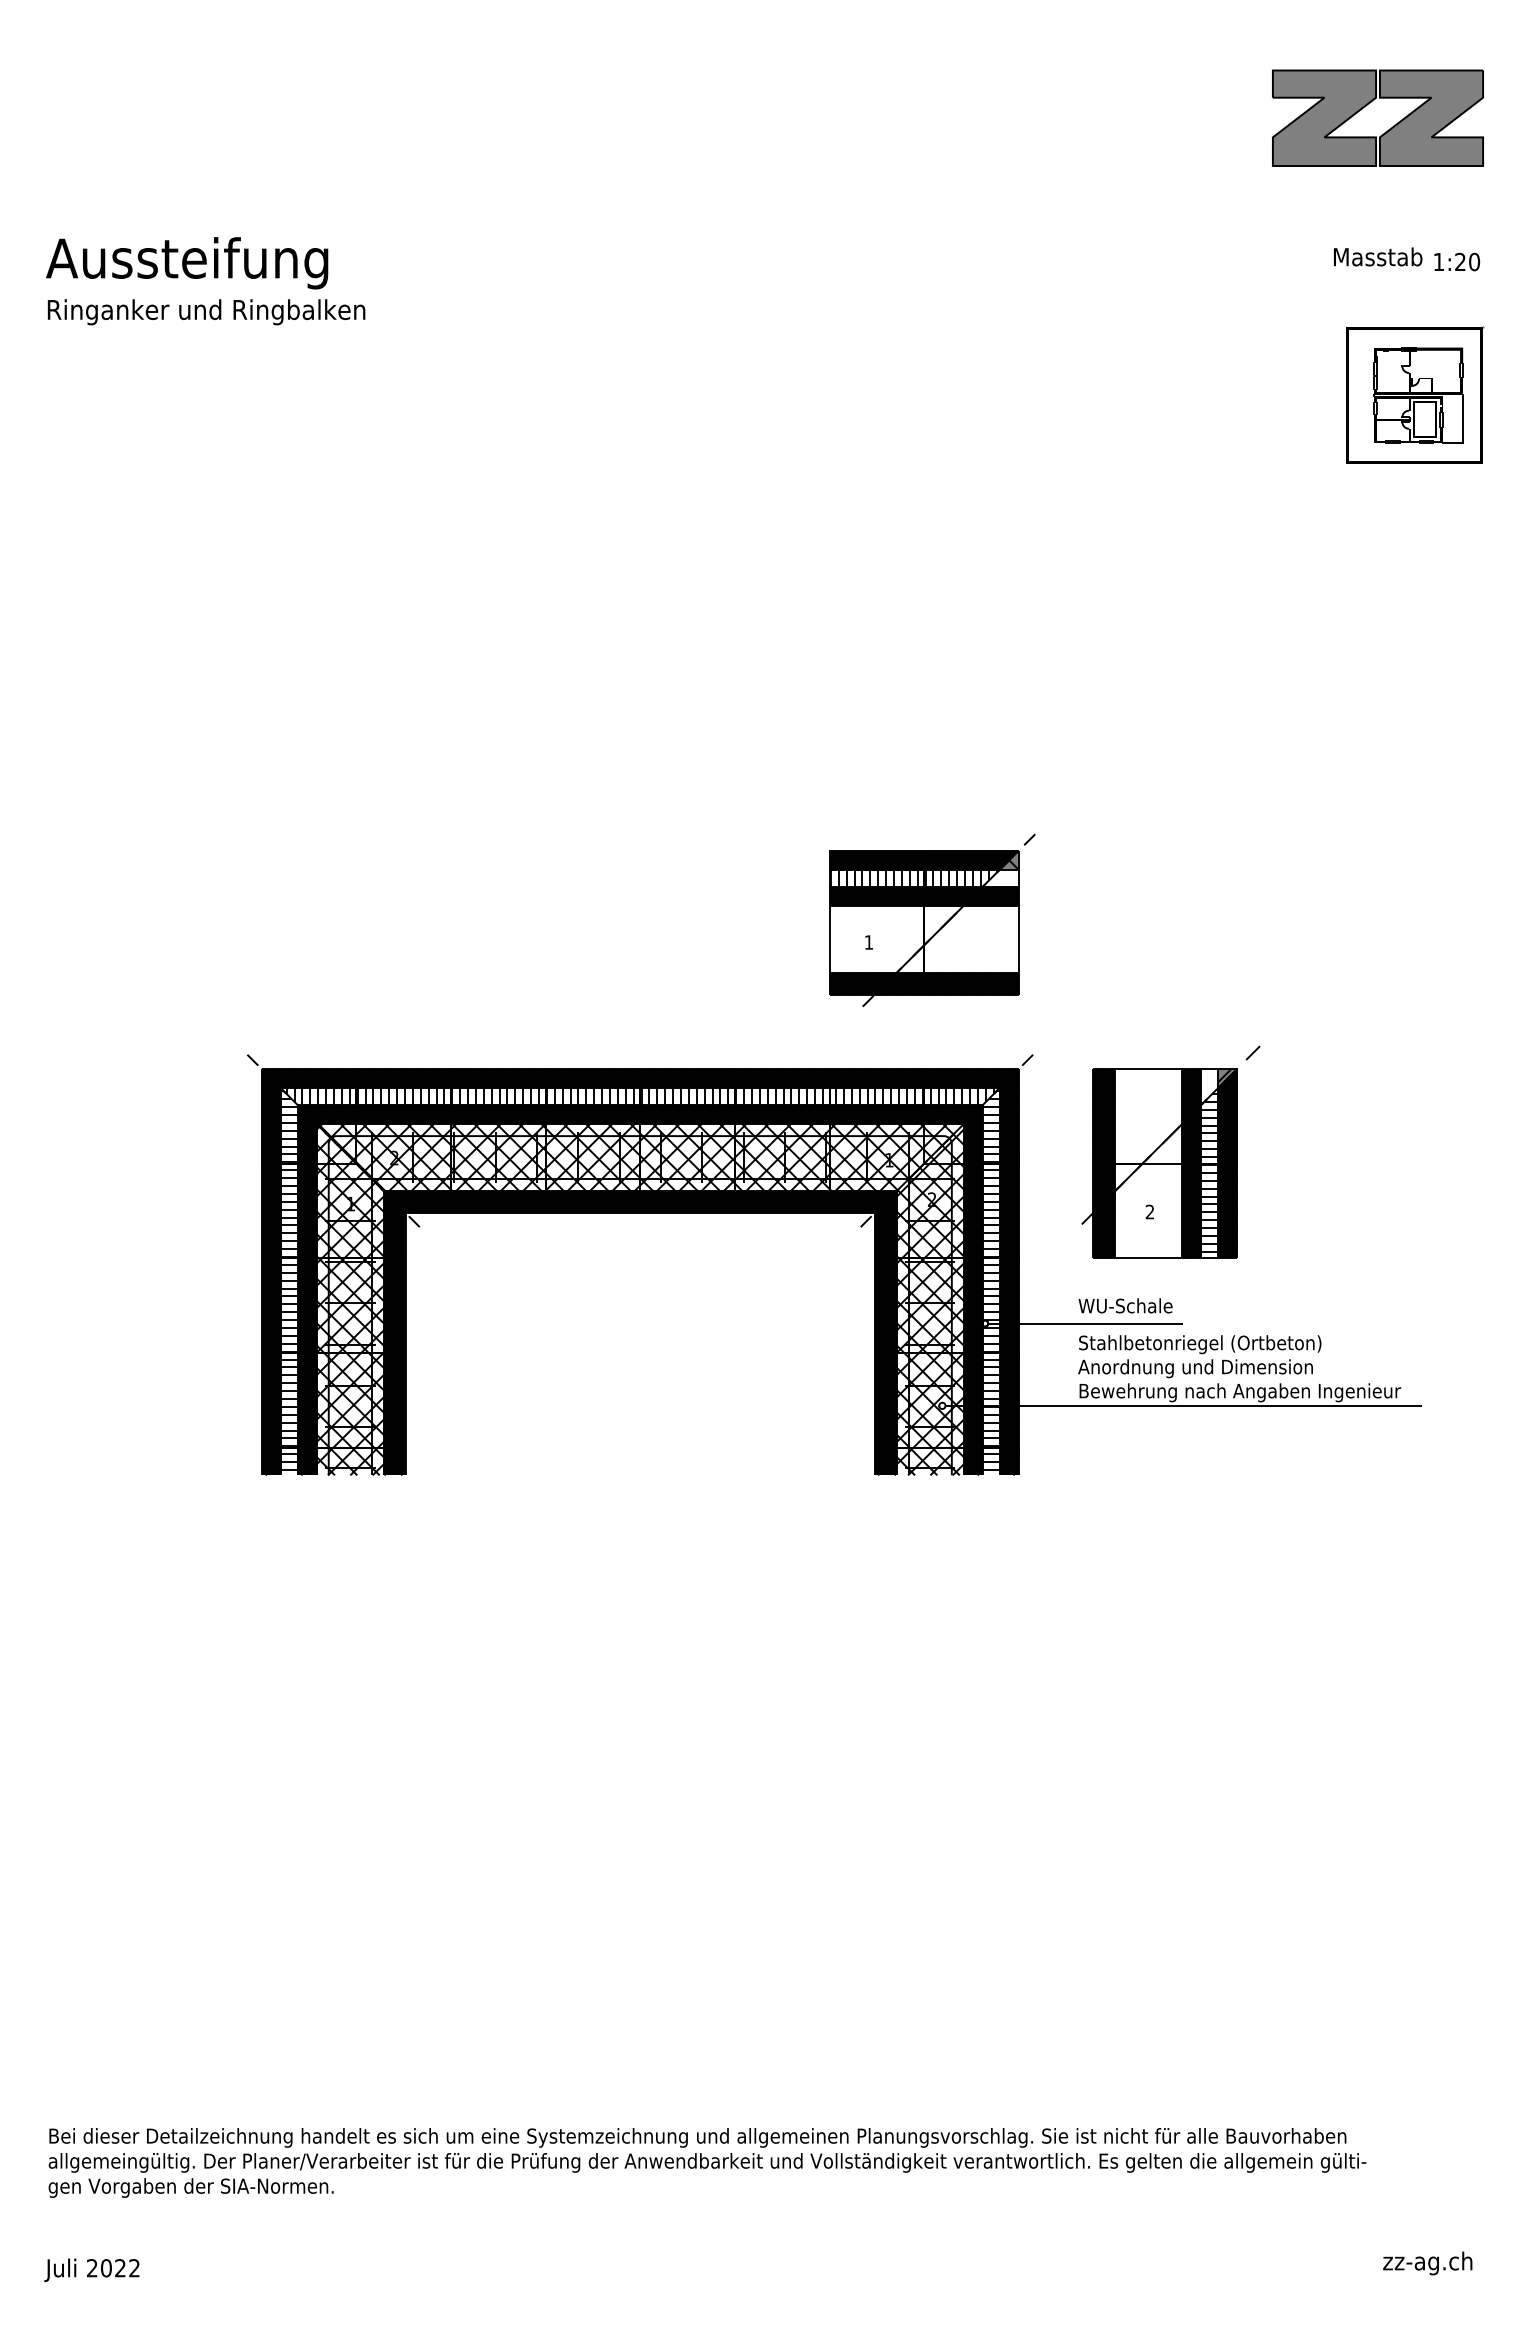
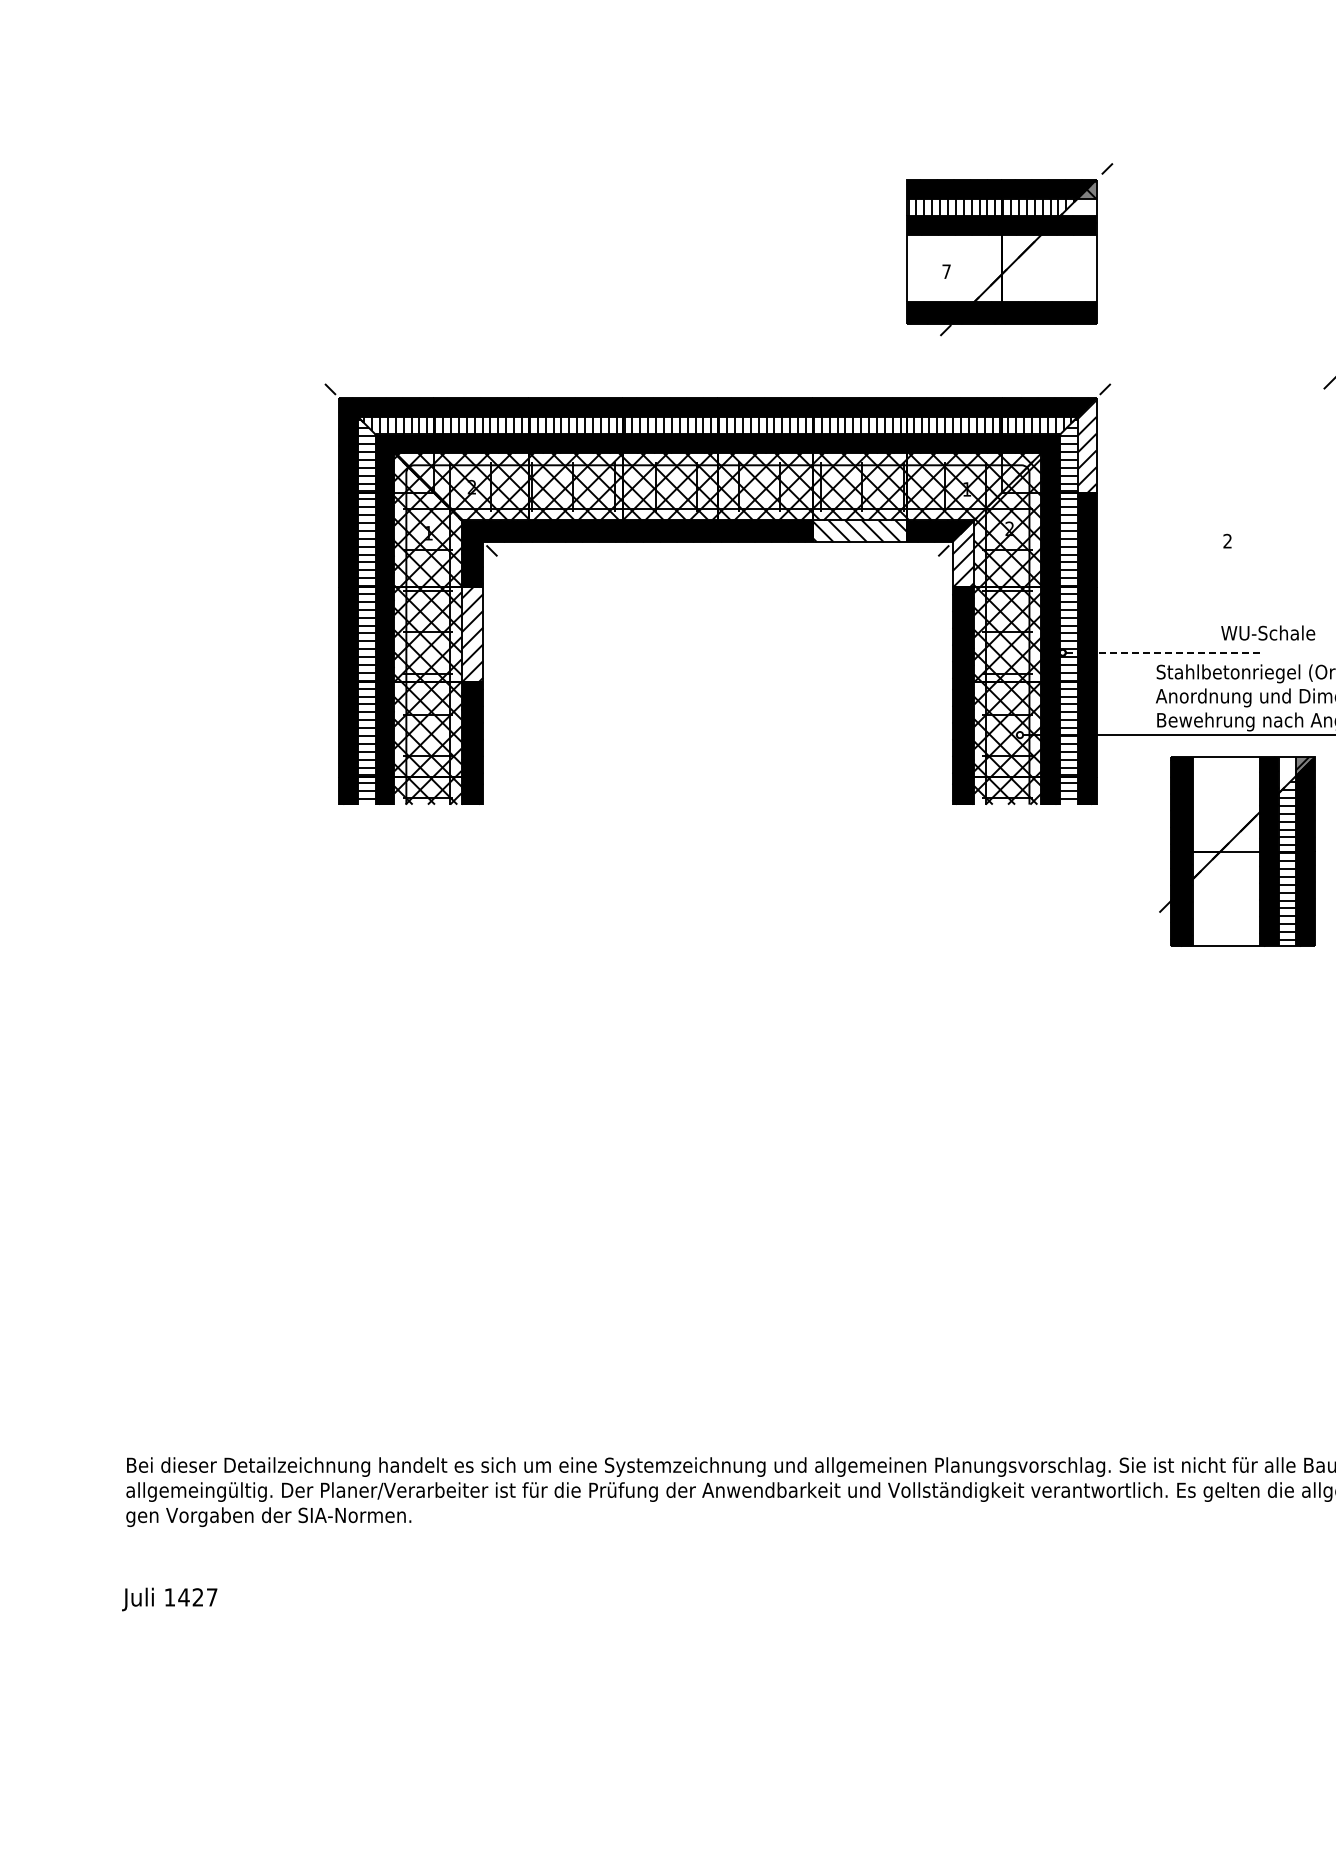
text: (868, 942) -> (946, 271), 1 -> 7
fill: (1008, 1115) -> (1086, 444), removed
part: (1159, 1163) -> (1237, 851), moved
fill: (781, 1201) -> (859, 530), removed
fill: (885, 1224) -> (963, 553), removed
fill: (394, 1305) -> (472, 634), removed
text: (1125, 1305) -> (1268, 632), moved
line: (1084, 1323) -> (1162, 652), solid -> dashed
text: (113, 2268) -> (191, 1597), 2022 -> 1427

